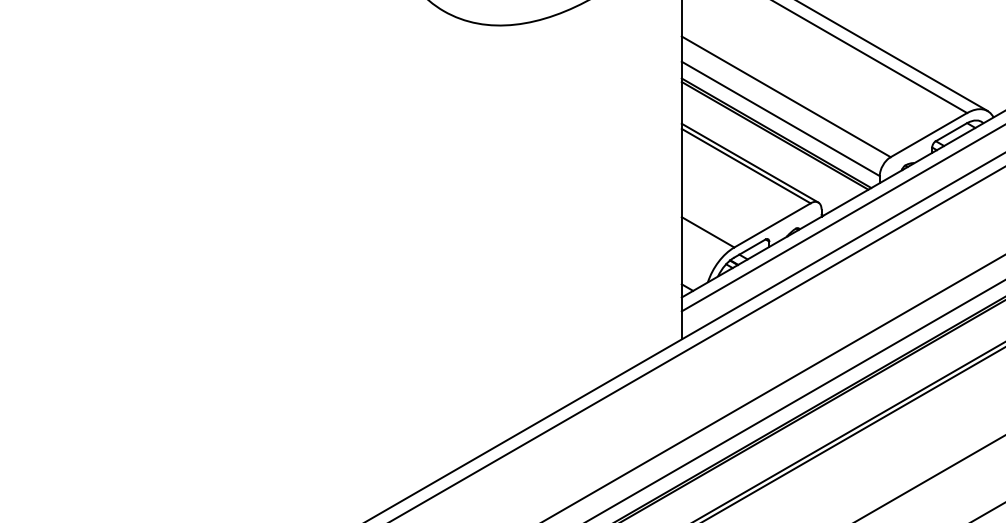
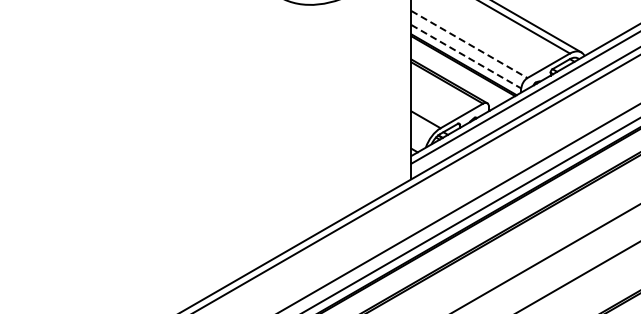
line: (786, 96) -> (469, 44), solid -> dashed
line: (780, 118) -> (466, 56), solid -> dashed

